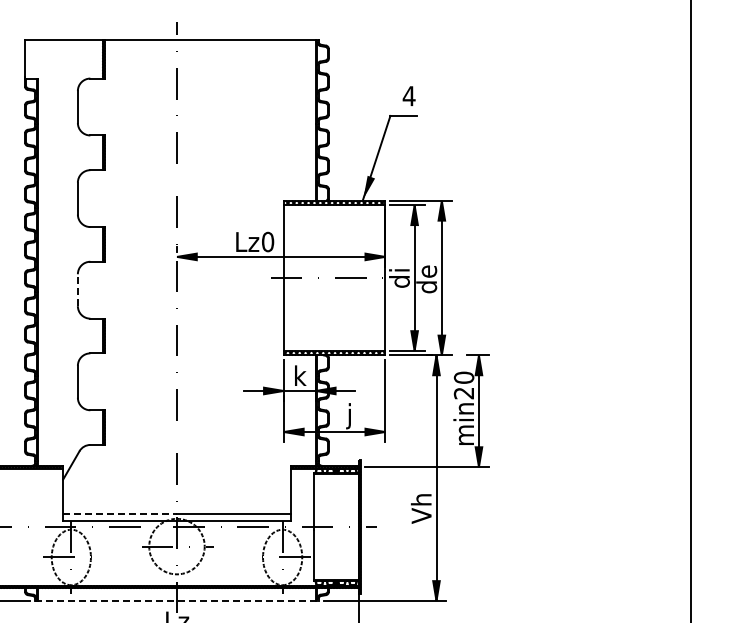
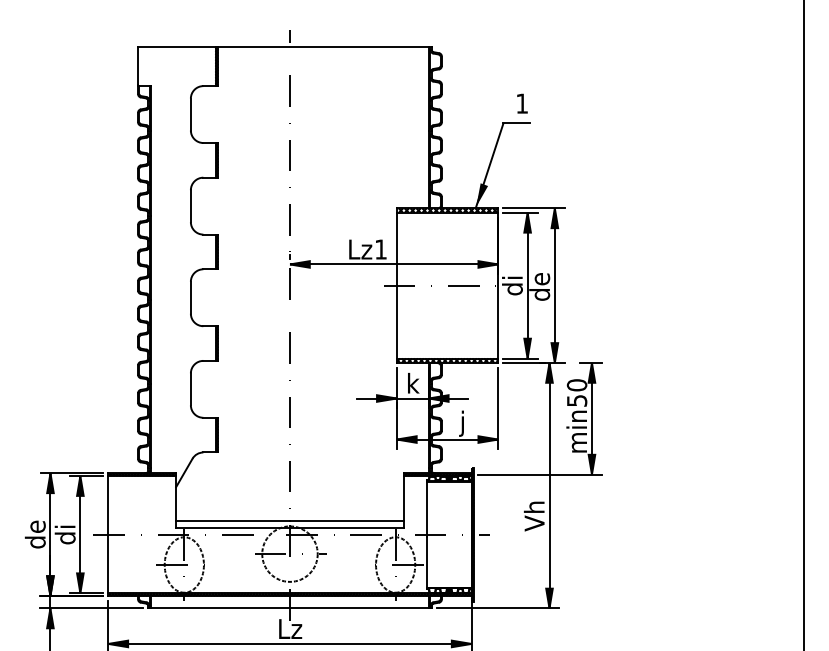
text: (408, 95) -> (521, 103), 4 -> 1
text: (268, 241) -> (381, 249), Lz0 -> Lz1
line: (77, 289) -> (190, 297), dashed -> solid
text: (463, 392) -> (576, 400), min20 -> min50
line: (120, 513) -> (233, 521), dashed -> solid
line: (176, 600) -> (289, 608), dashed -> solid

